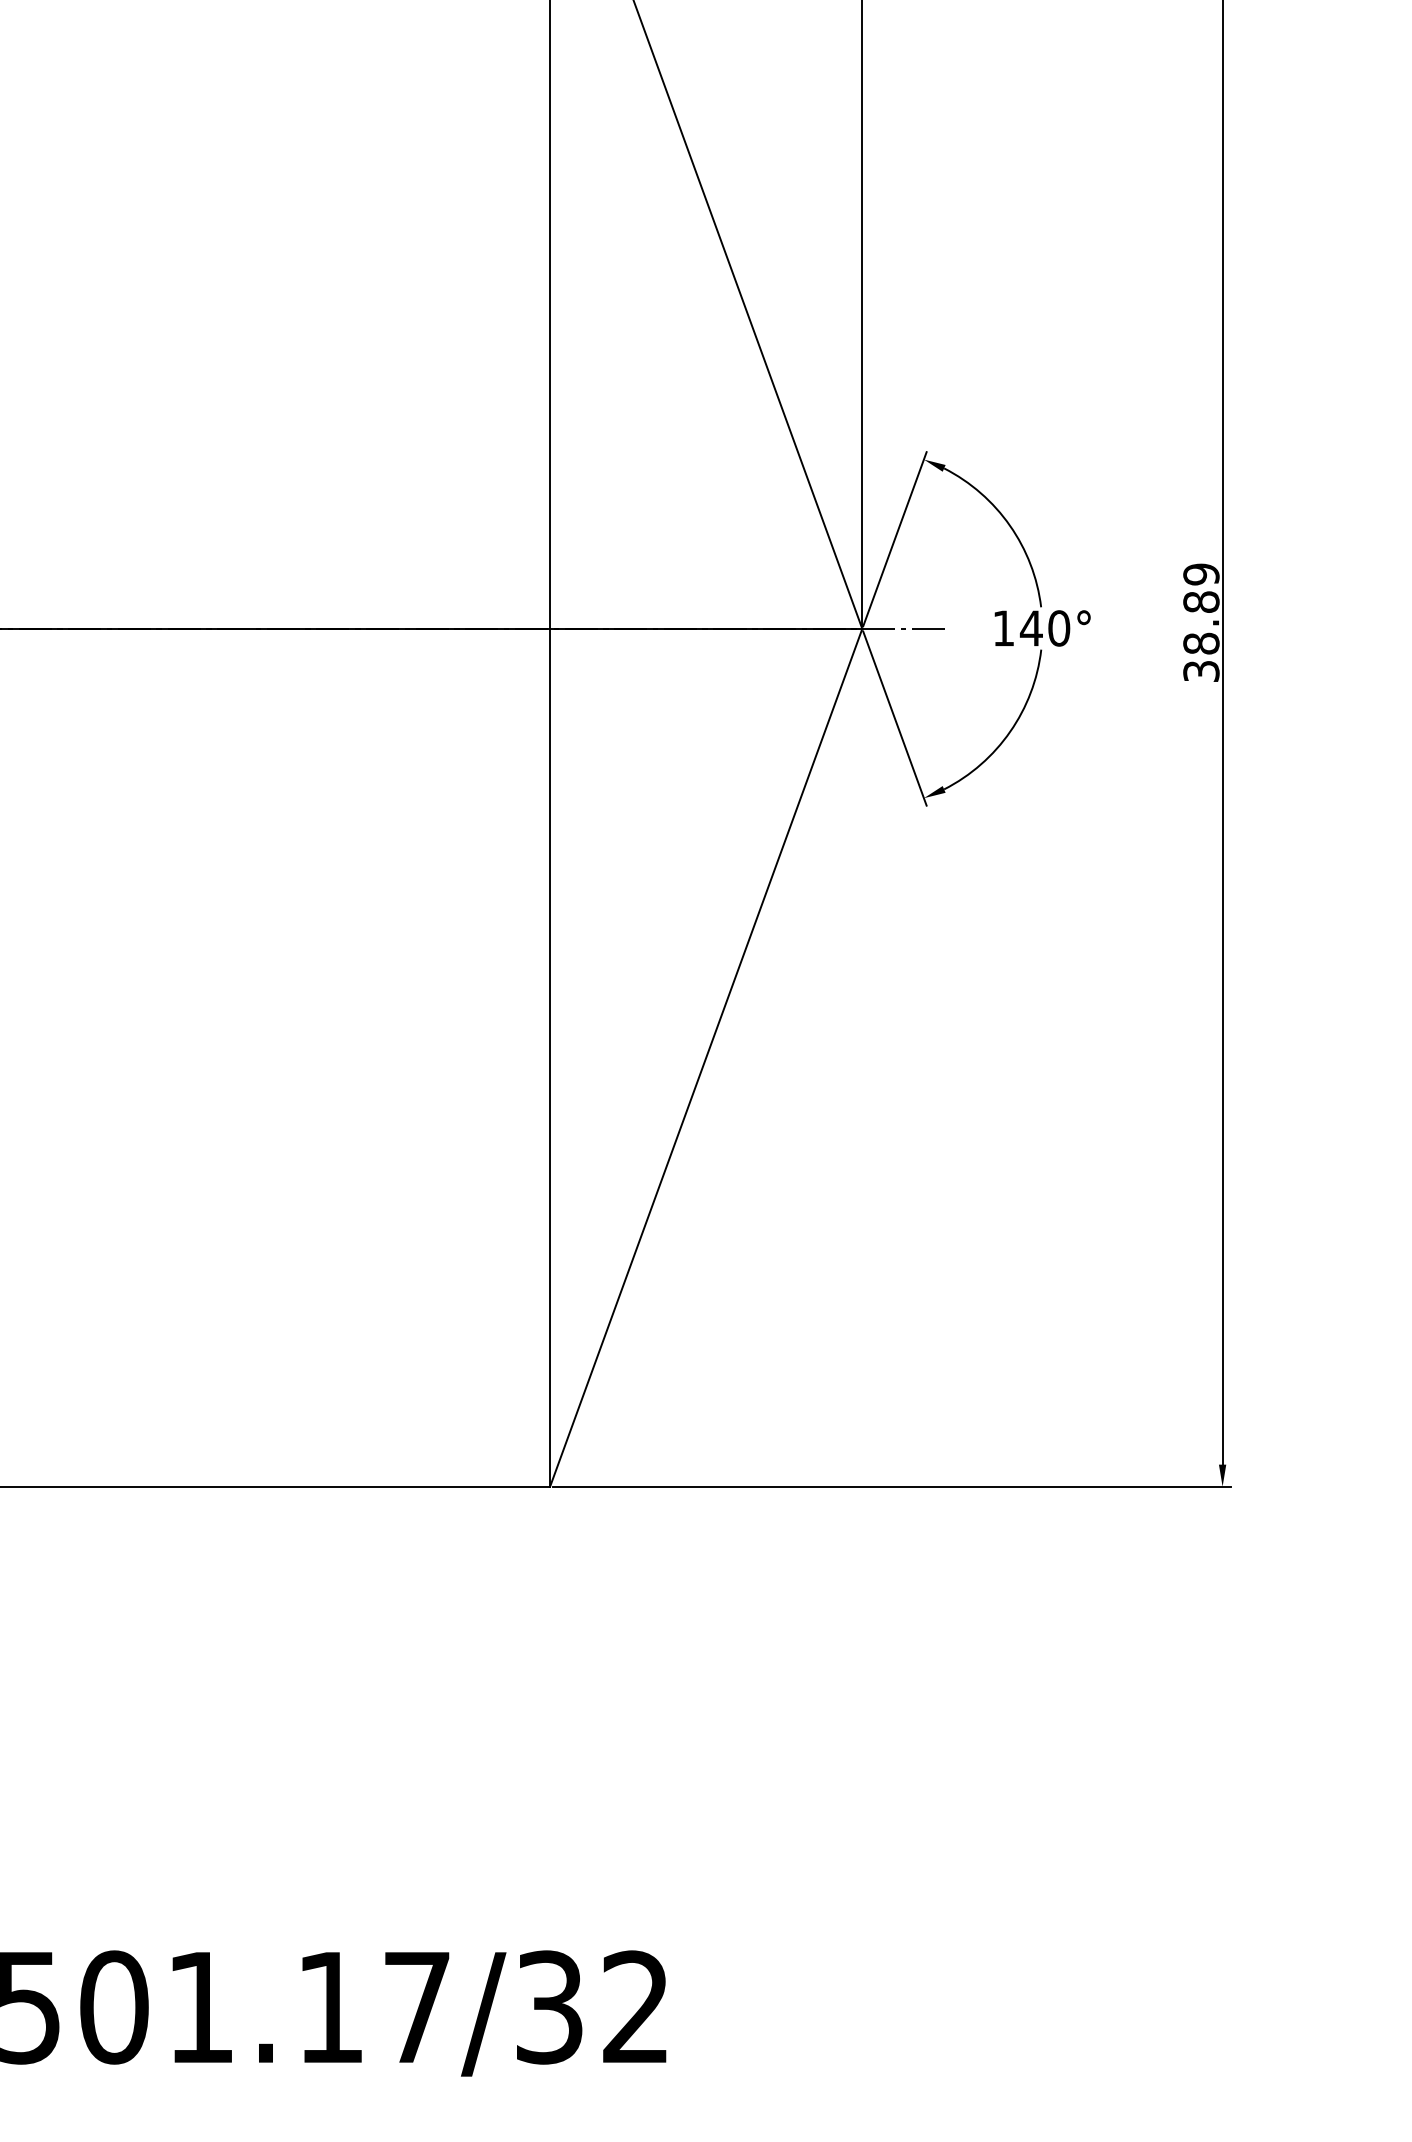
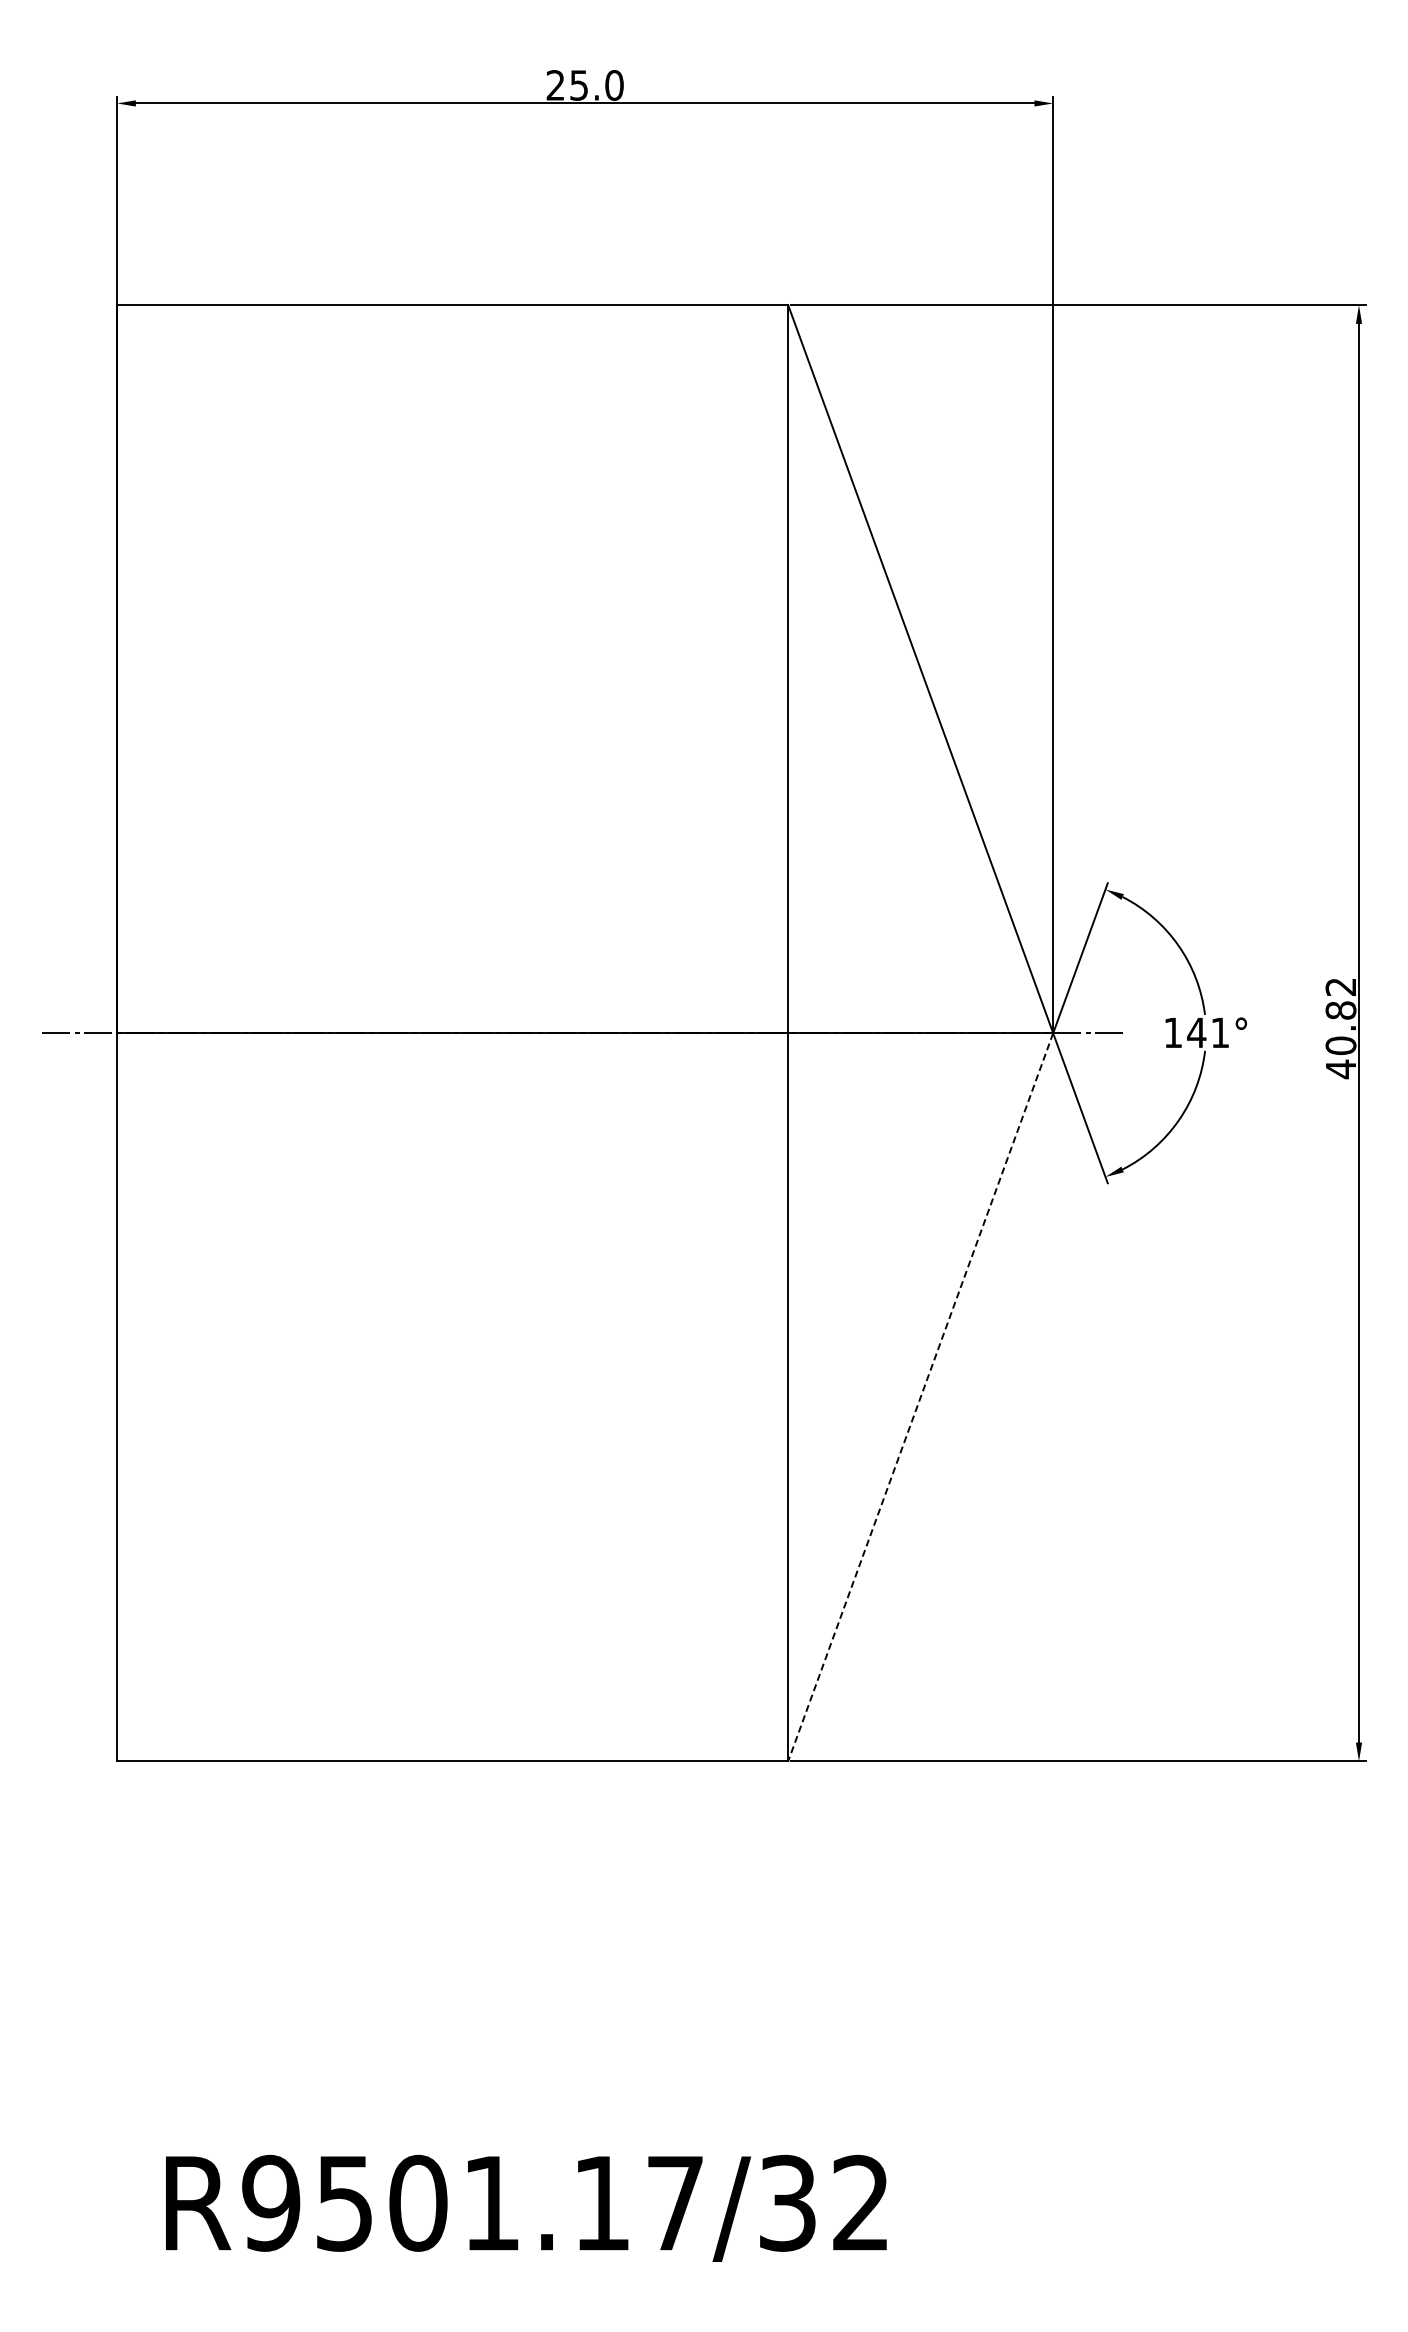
text: (1200, 623) -> (1340, 1028), 38.89 -> 40.82
text: (1059, 628) -> (1220, 1032), 140° -> 141°
line: (705, 1058) -> (920, 1397), solid -> dashed

